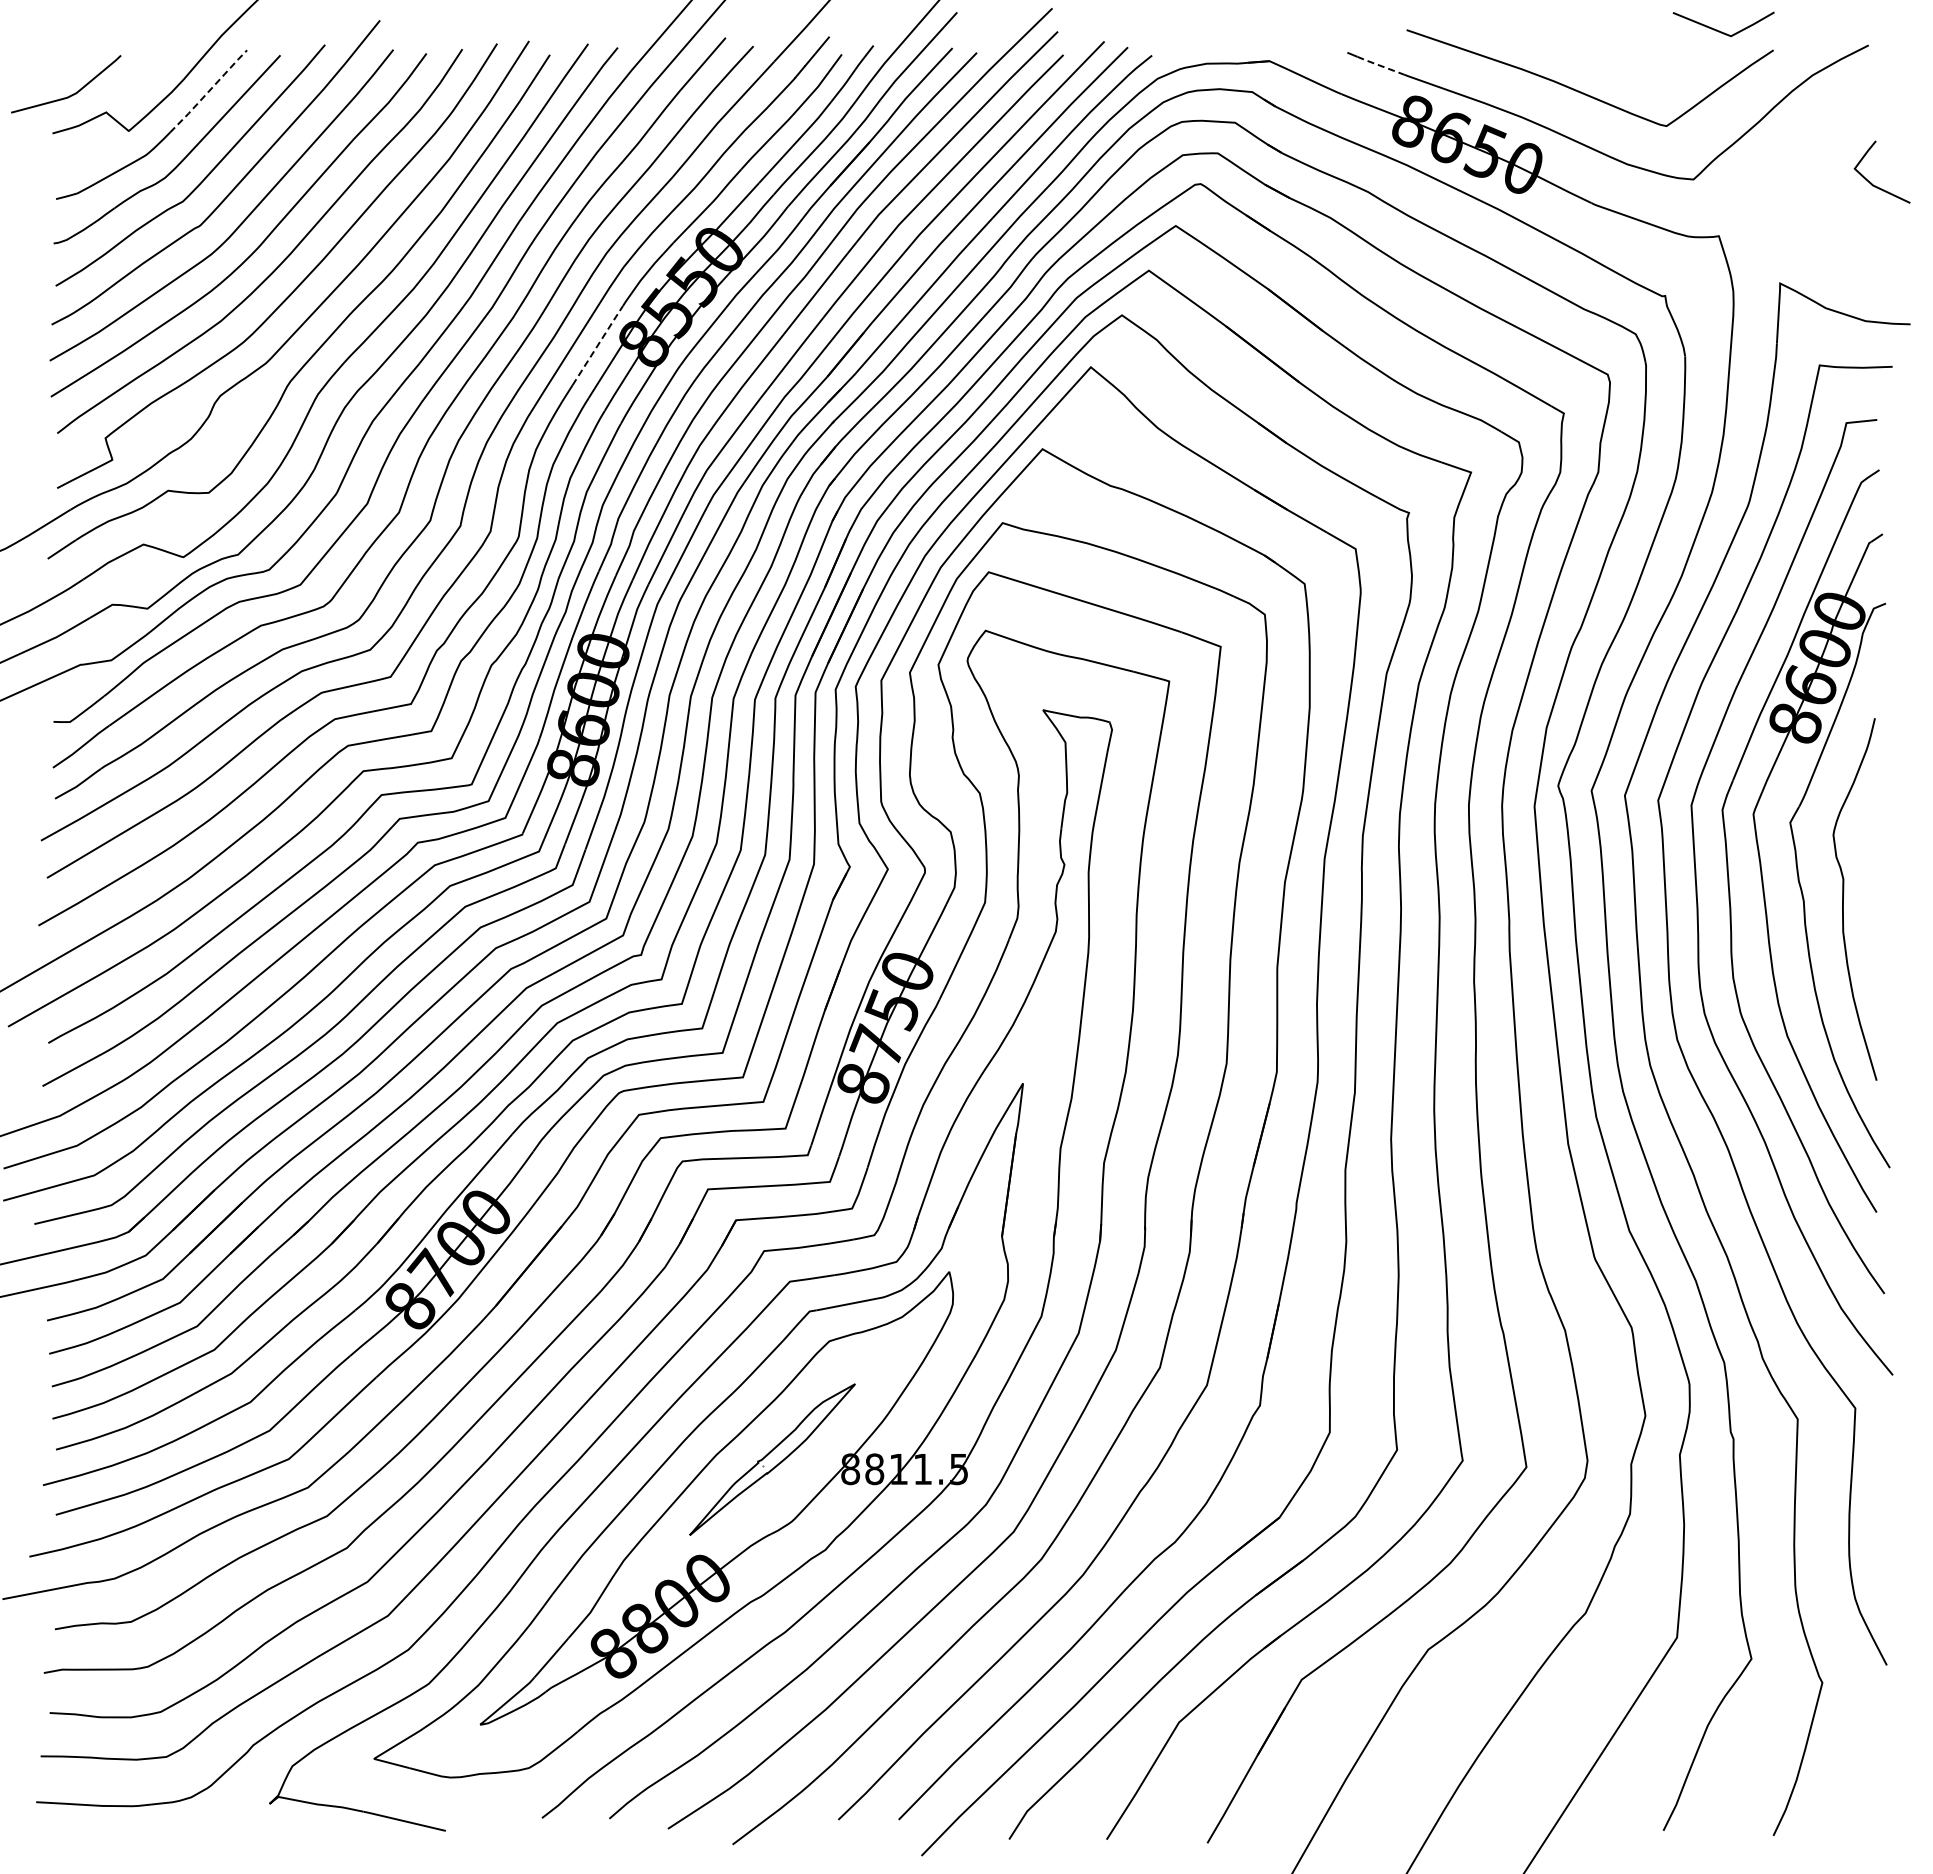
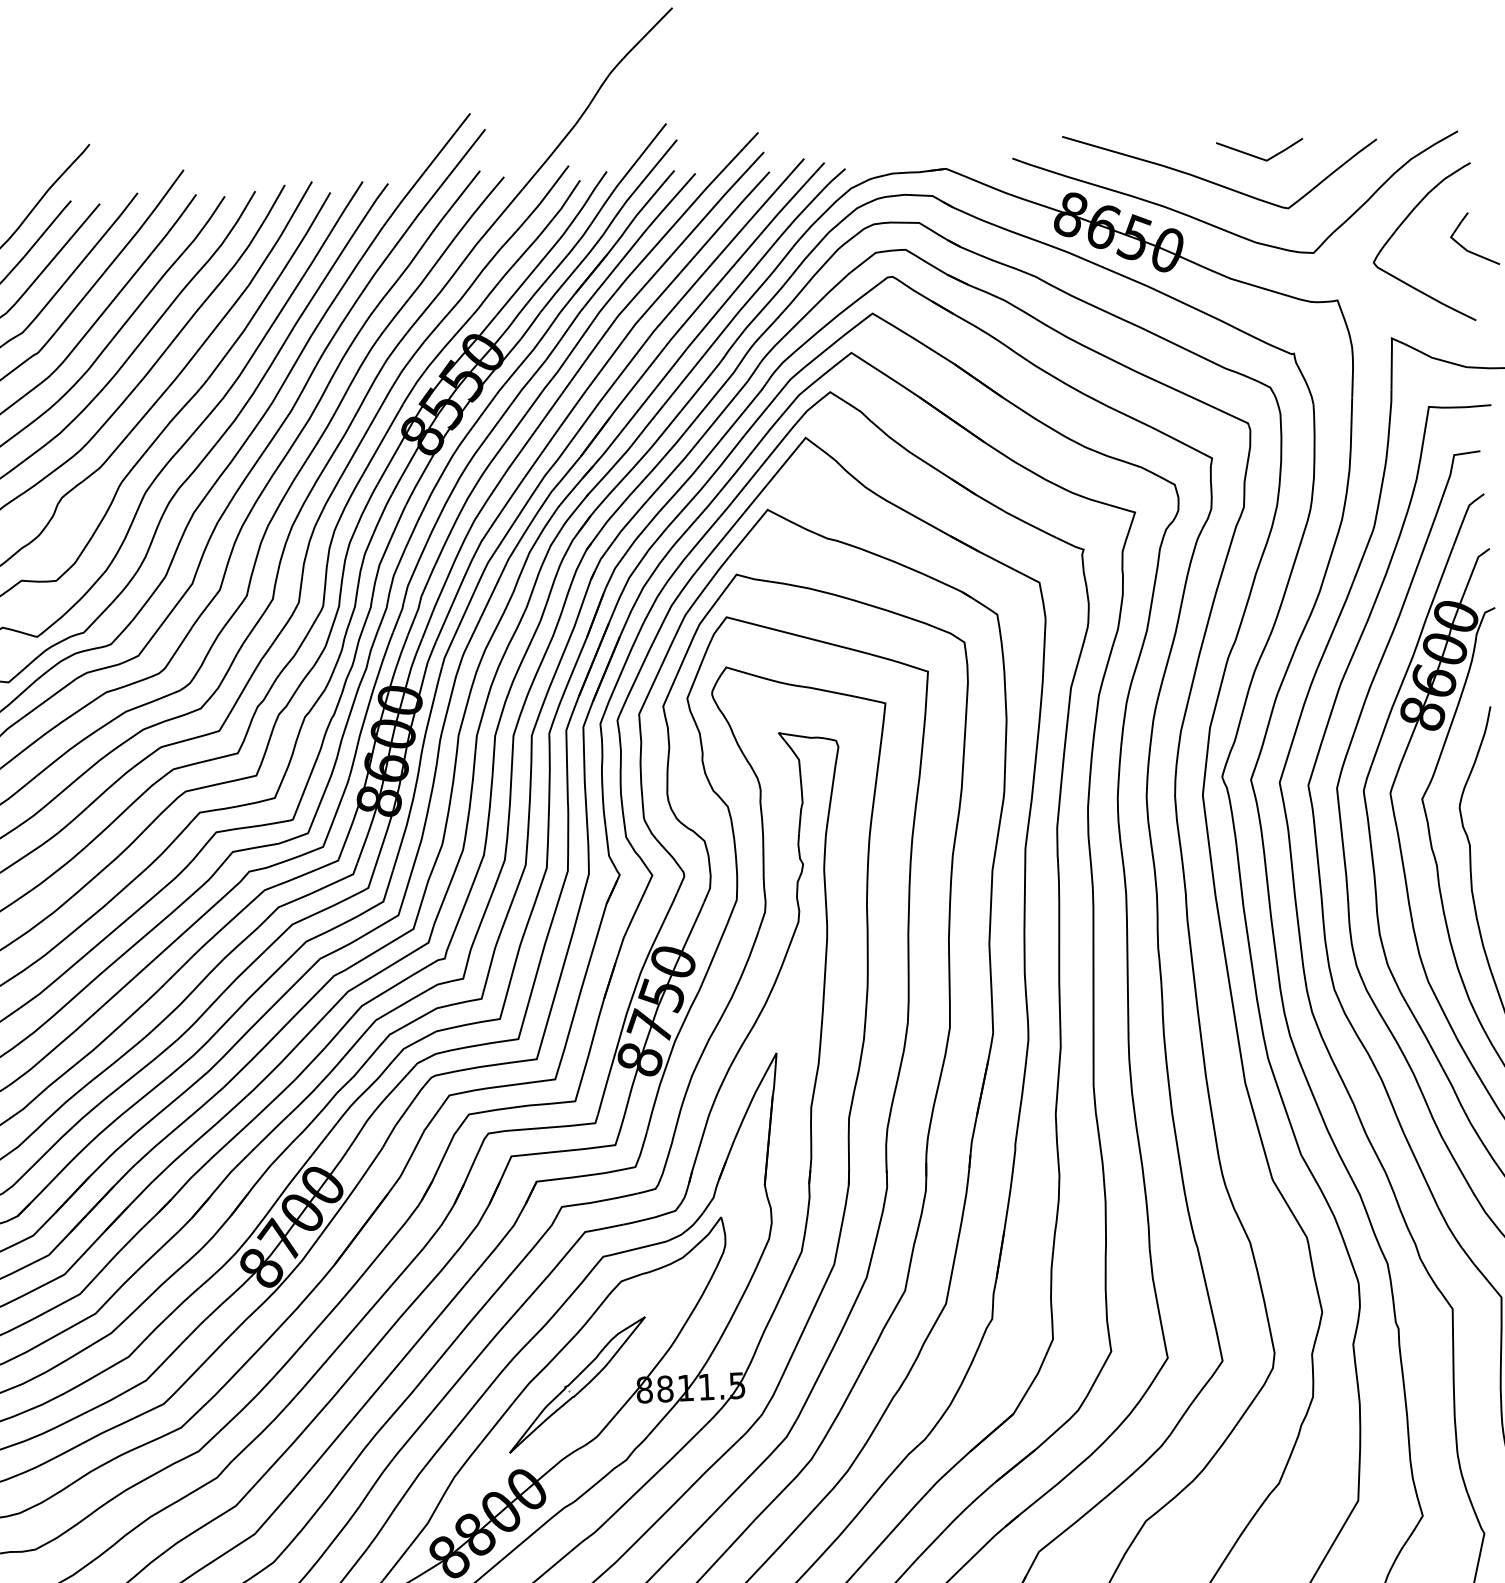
line: (1722, 31) -> (1259, 156), moved
line: (1379, 65) -> (1040, 168), dashed -> solid
line: (208, 91) -> (39, 237), dashed -> solid
curve: (1798, 151) -> (1402, 224), added
line: (598, 345) -> (383, 439), dashed -> solid

